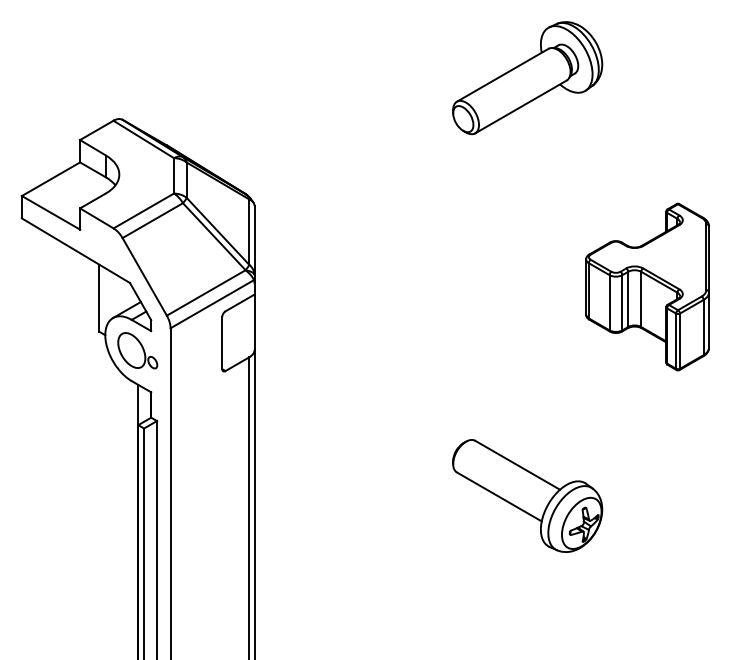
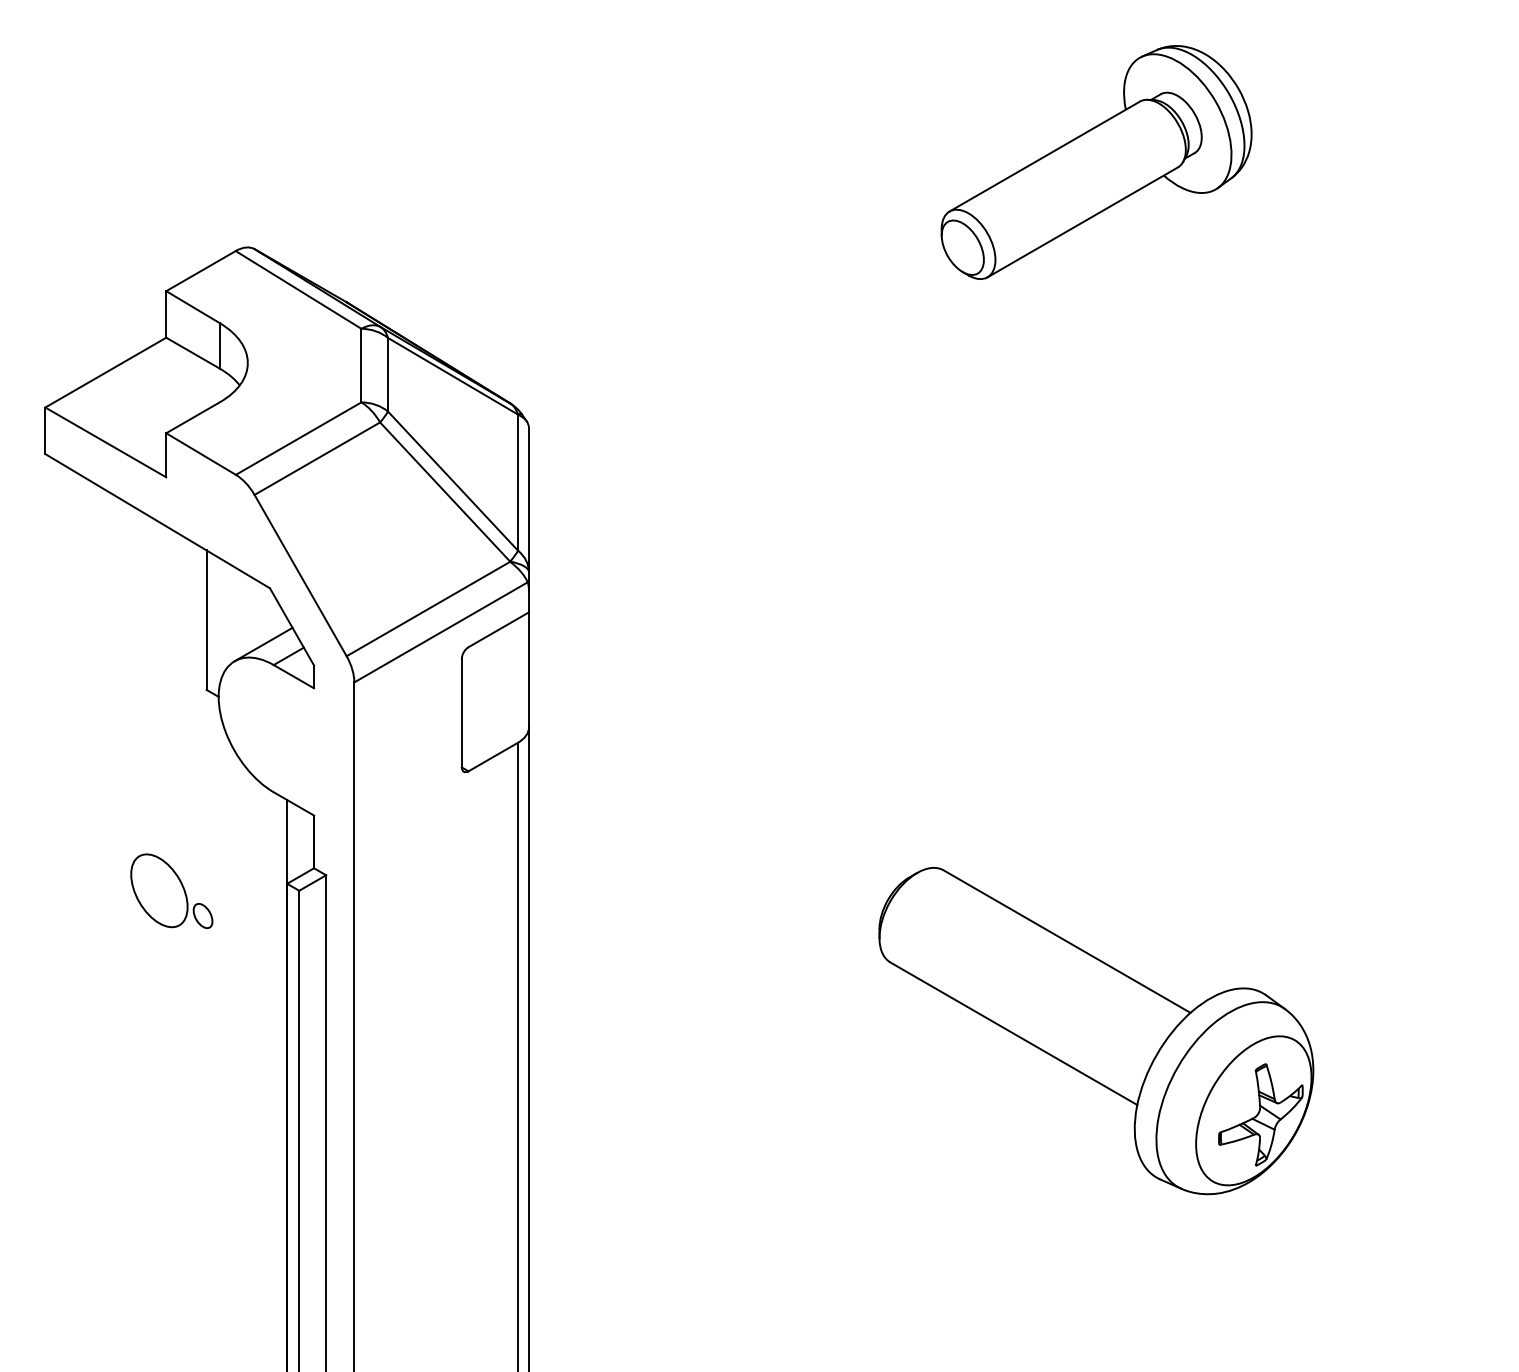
part: (647, 286) -> (1345, 595), removed
part: (137, 350) -> (171, 890), moved
part: (527, 495) -> (1096, 1030), size x1.4

